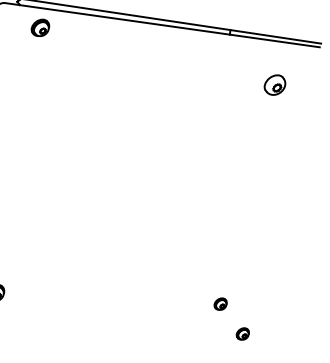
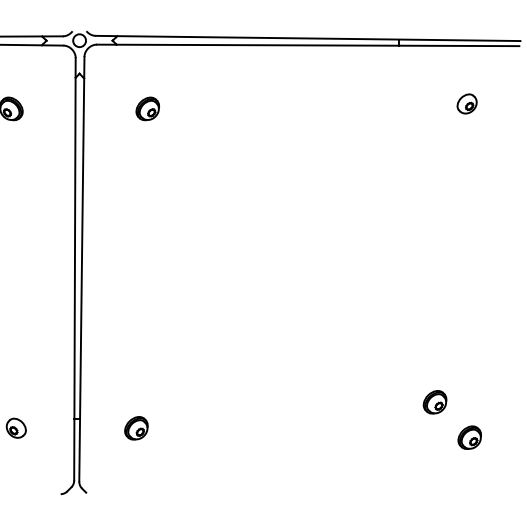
part: (40, 27) -> (147, 108), moved
part: (274, 84) -> (466, 103), size x0.71
part: (220, 304) -> (434, 402), size x1.43
part: (242, 333) -> (469, 437), size x1.43

